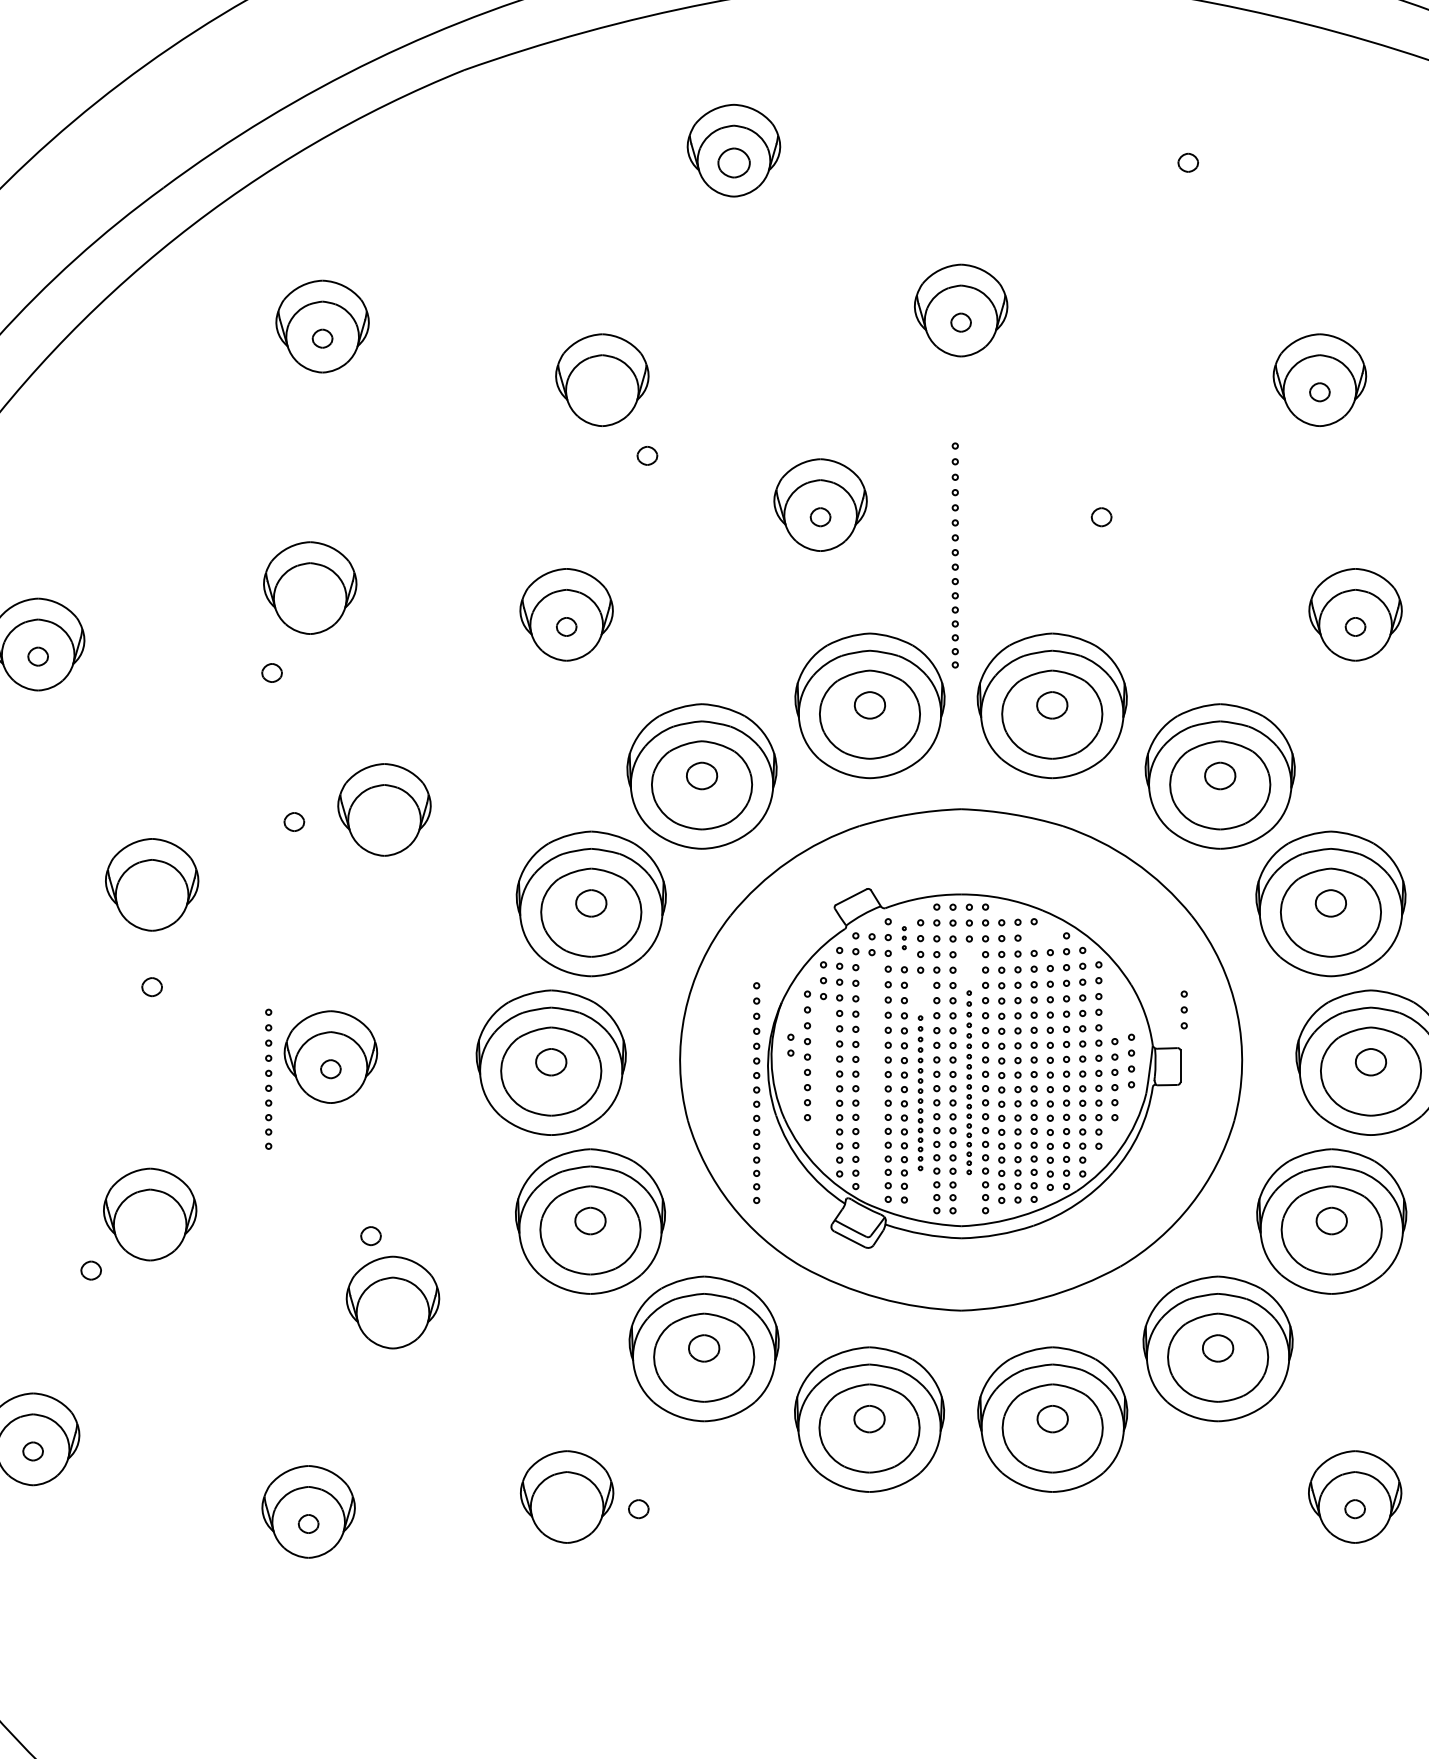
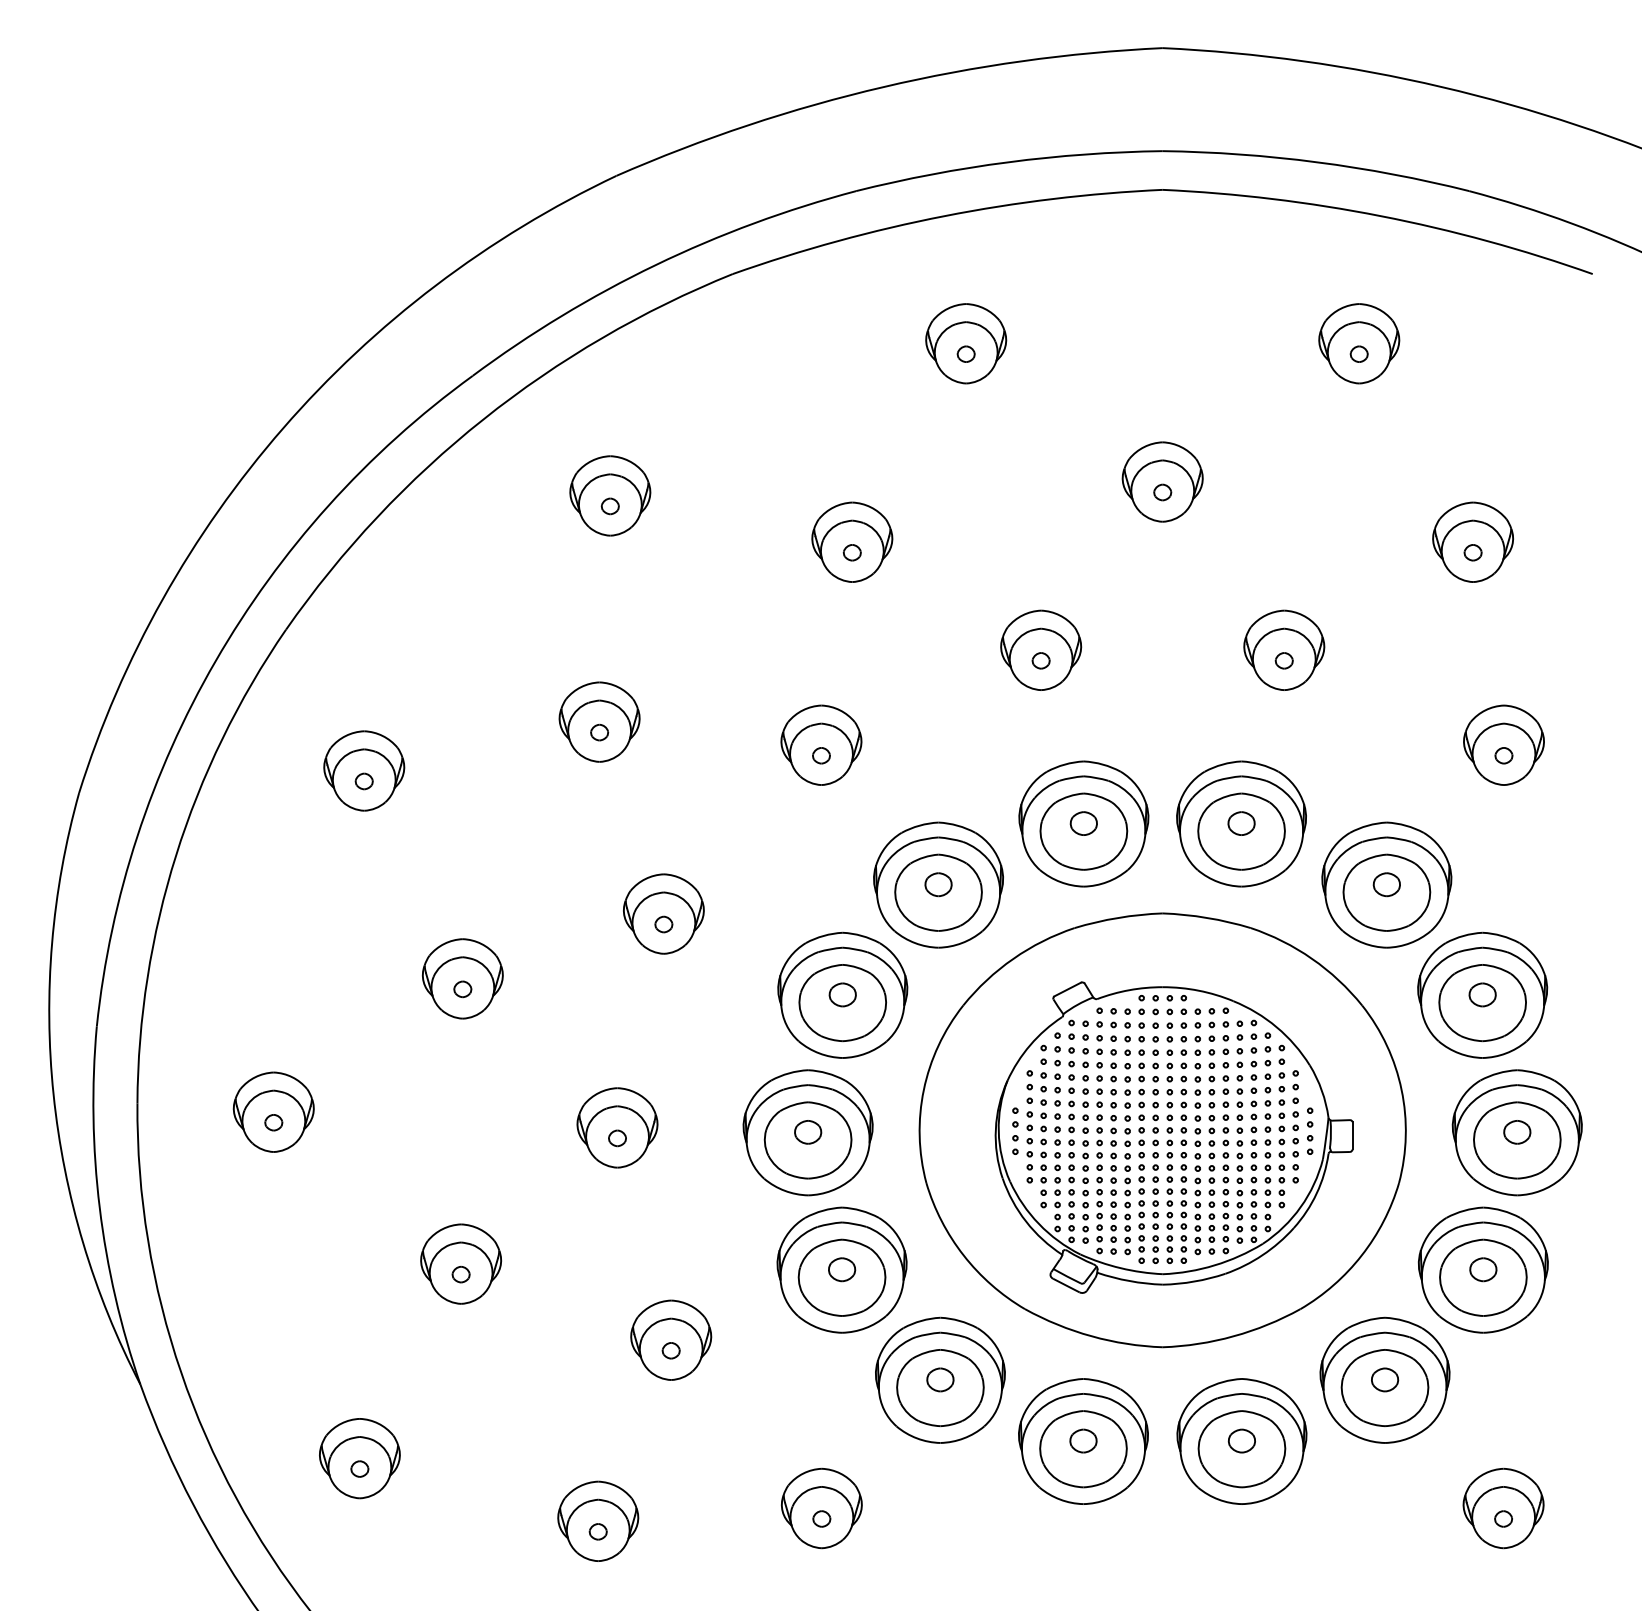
part: (1188, 150) -> (1359, 343), added
part: (733, 161) -> (965, 353), size x0.62
part: (646, 455) -> (851, 552), moved
part: (1101, 504) -> (1284, 649), added
part: (955, 554) -> (1085, 1145), moved
part: (271, 672) -> (599, 732), moved
part: (293, 821) -> (663, 924), moved
part: (1041, 936) -> (1232, 1023), added
part: (904, 937) -> (1113, 1024), size x1.67
part: (151, 987) -> (462, 989), moved
part: (1183, 1009) -> (1295, 1086), moved
part: (790, 1076) -> (1015, 1144), added
part: (268, 1079) -> (1043, 1147), moved
part: (968, 1082) -> (1169, 1149), size x1.43
part: (756, 1093) -> (985, 1159), removed
part: (920, 1093) -> (1127, 1159), size x1.43
part: (370, 1235) -> (670, 1350), moved
part: (90, 1270) -> (460, 1274), moved
part: (638, 1508) -> (821, 1518), moved

